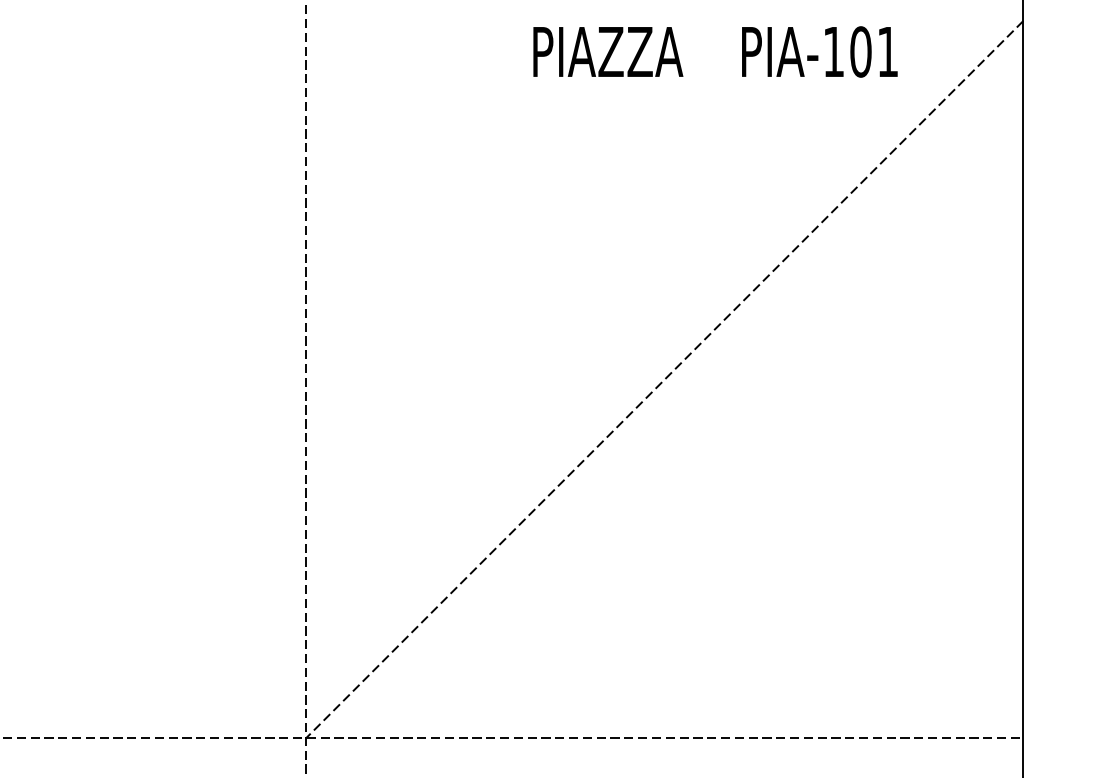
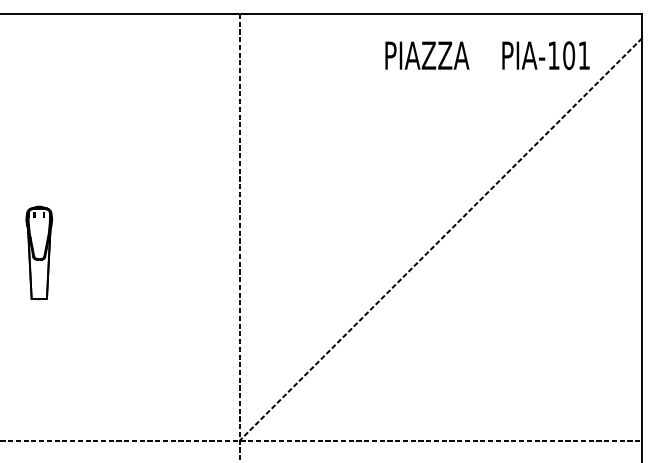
text: (715, 51) -> (487, 55), moved

